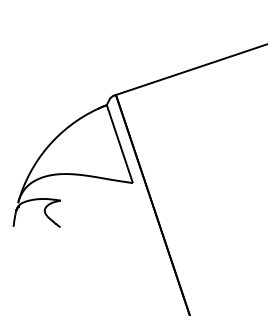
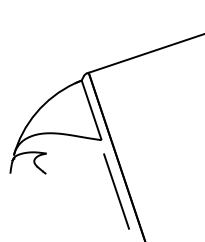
line: (152, 250) -> (116, 191), added

